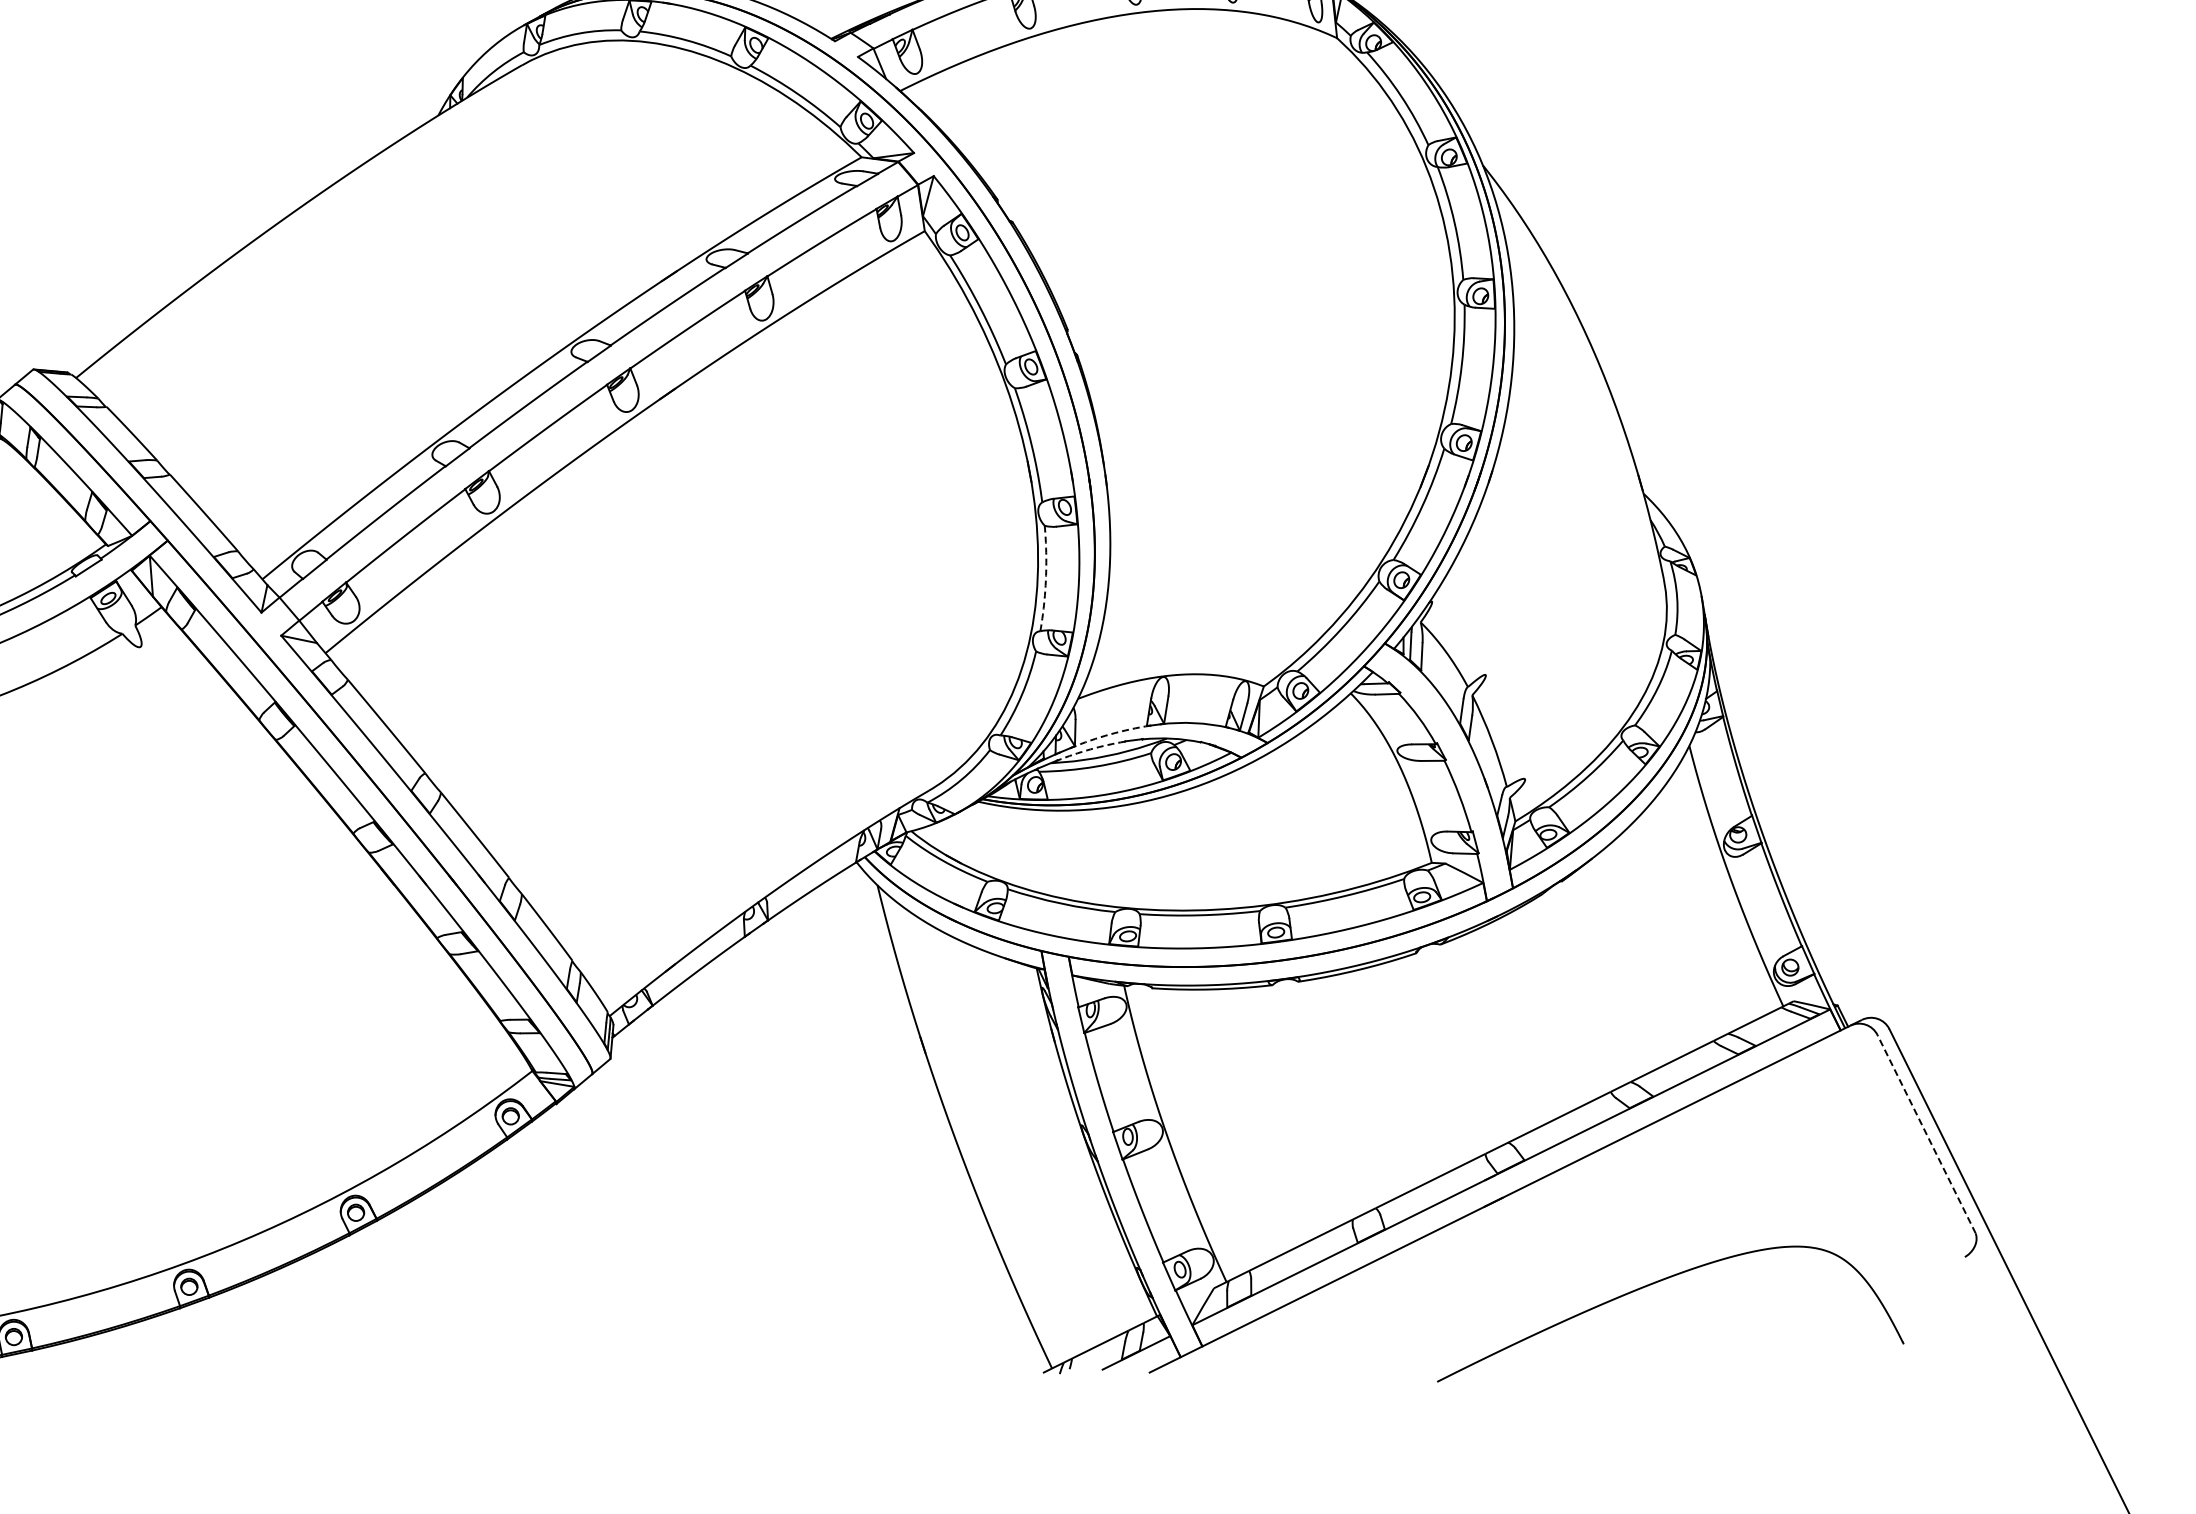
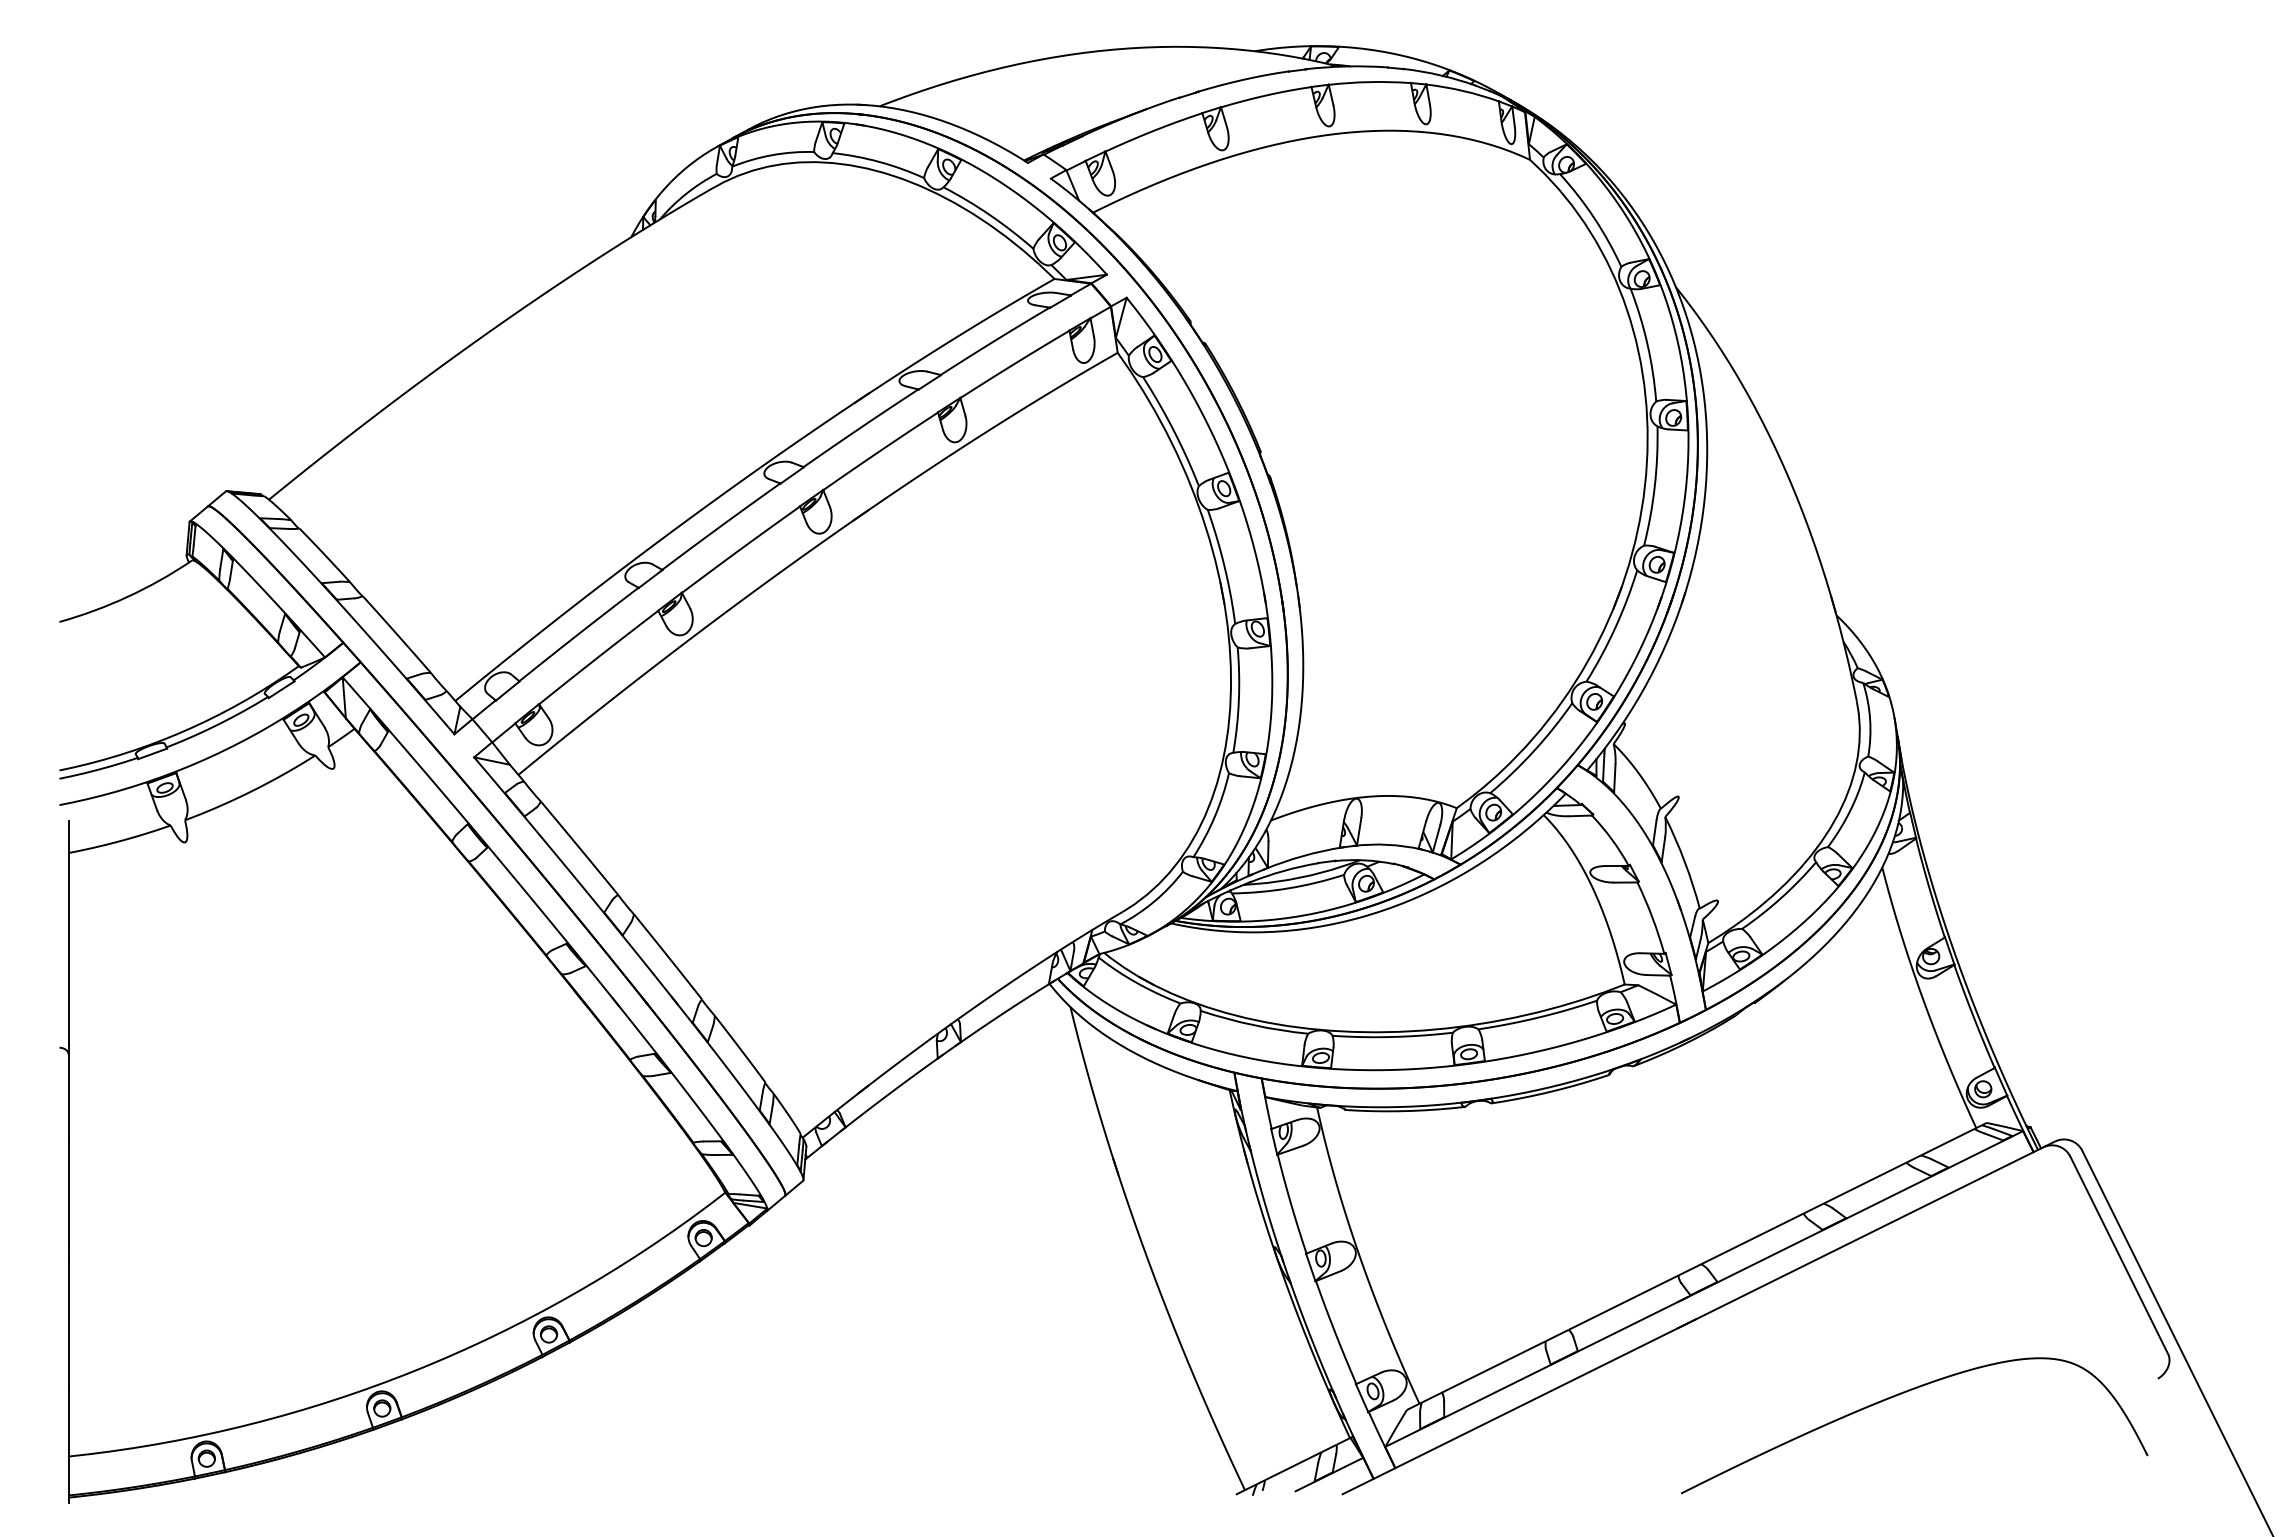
arc: (1045, 578) -> (1238, 700), dashed -> solid
arc: (1109, 734) -> (1302, 856), dashed -> solid
arc: (1090, 749) -> (1283, 871), dashed -> solid
line: (1926, 1133) -> (2119, 1255), dashed -> solid
part: (1660, 1281) -> (1904, 1393), moved

